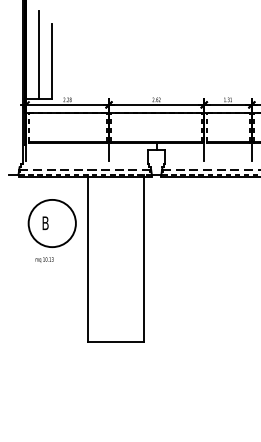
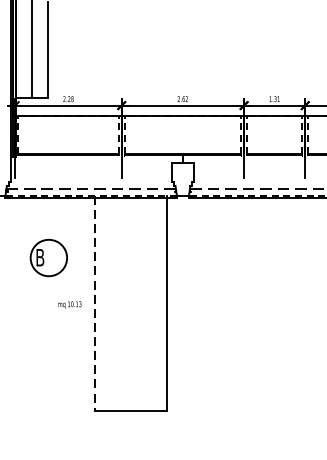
circle: (51, 223) -> (47, 257), size x0.6
line: (88, 258) -> (95, 302), solid -> dashed
text: (44, 259) -> (69, 304), moved

